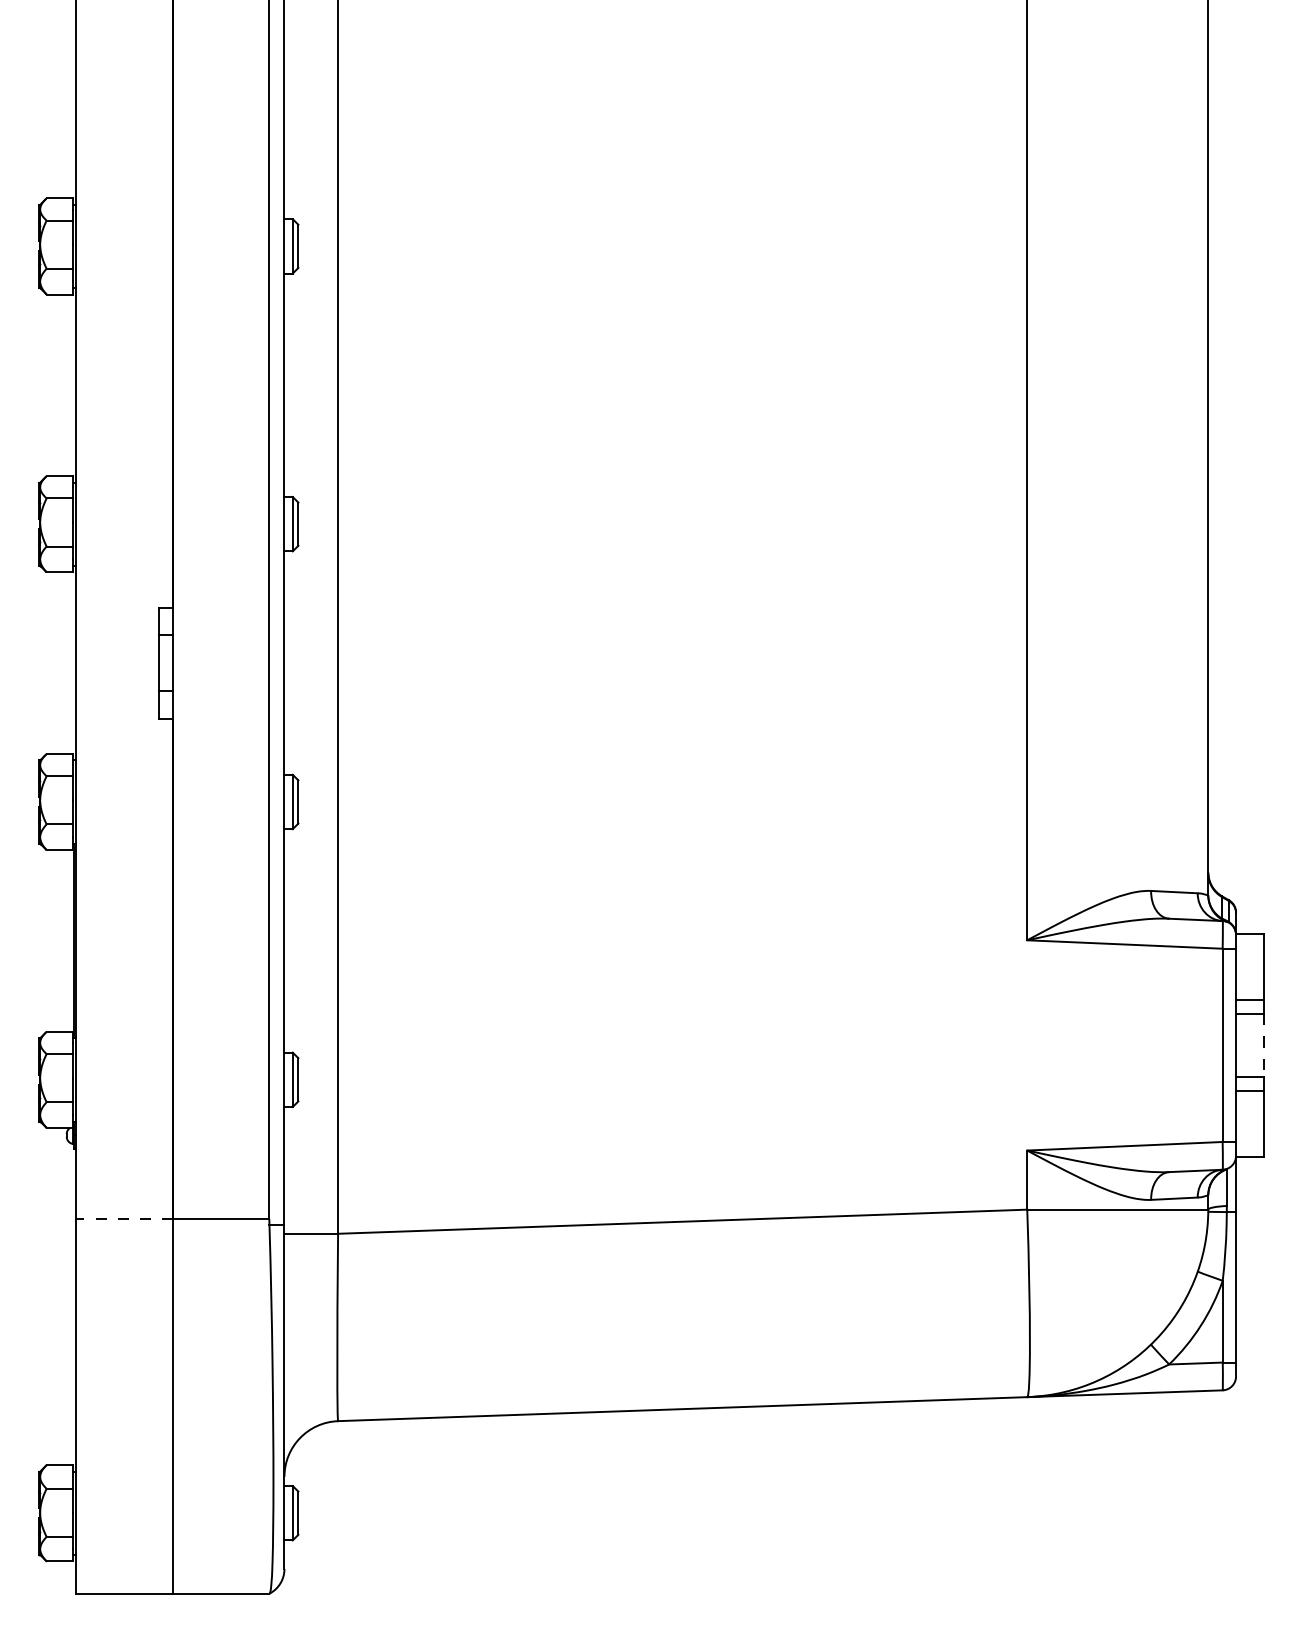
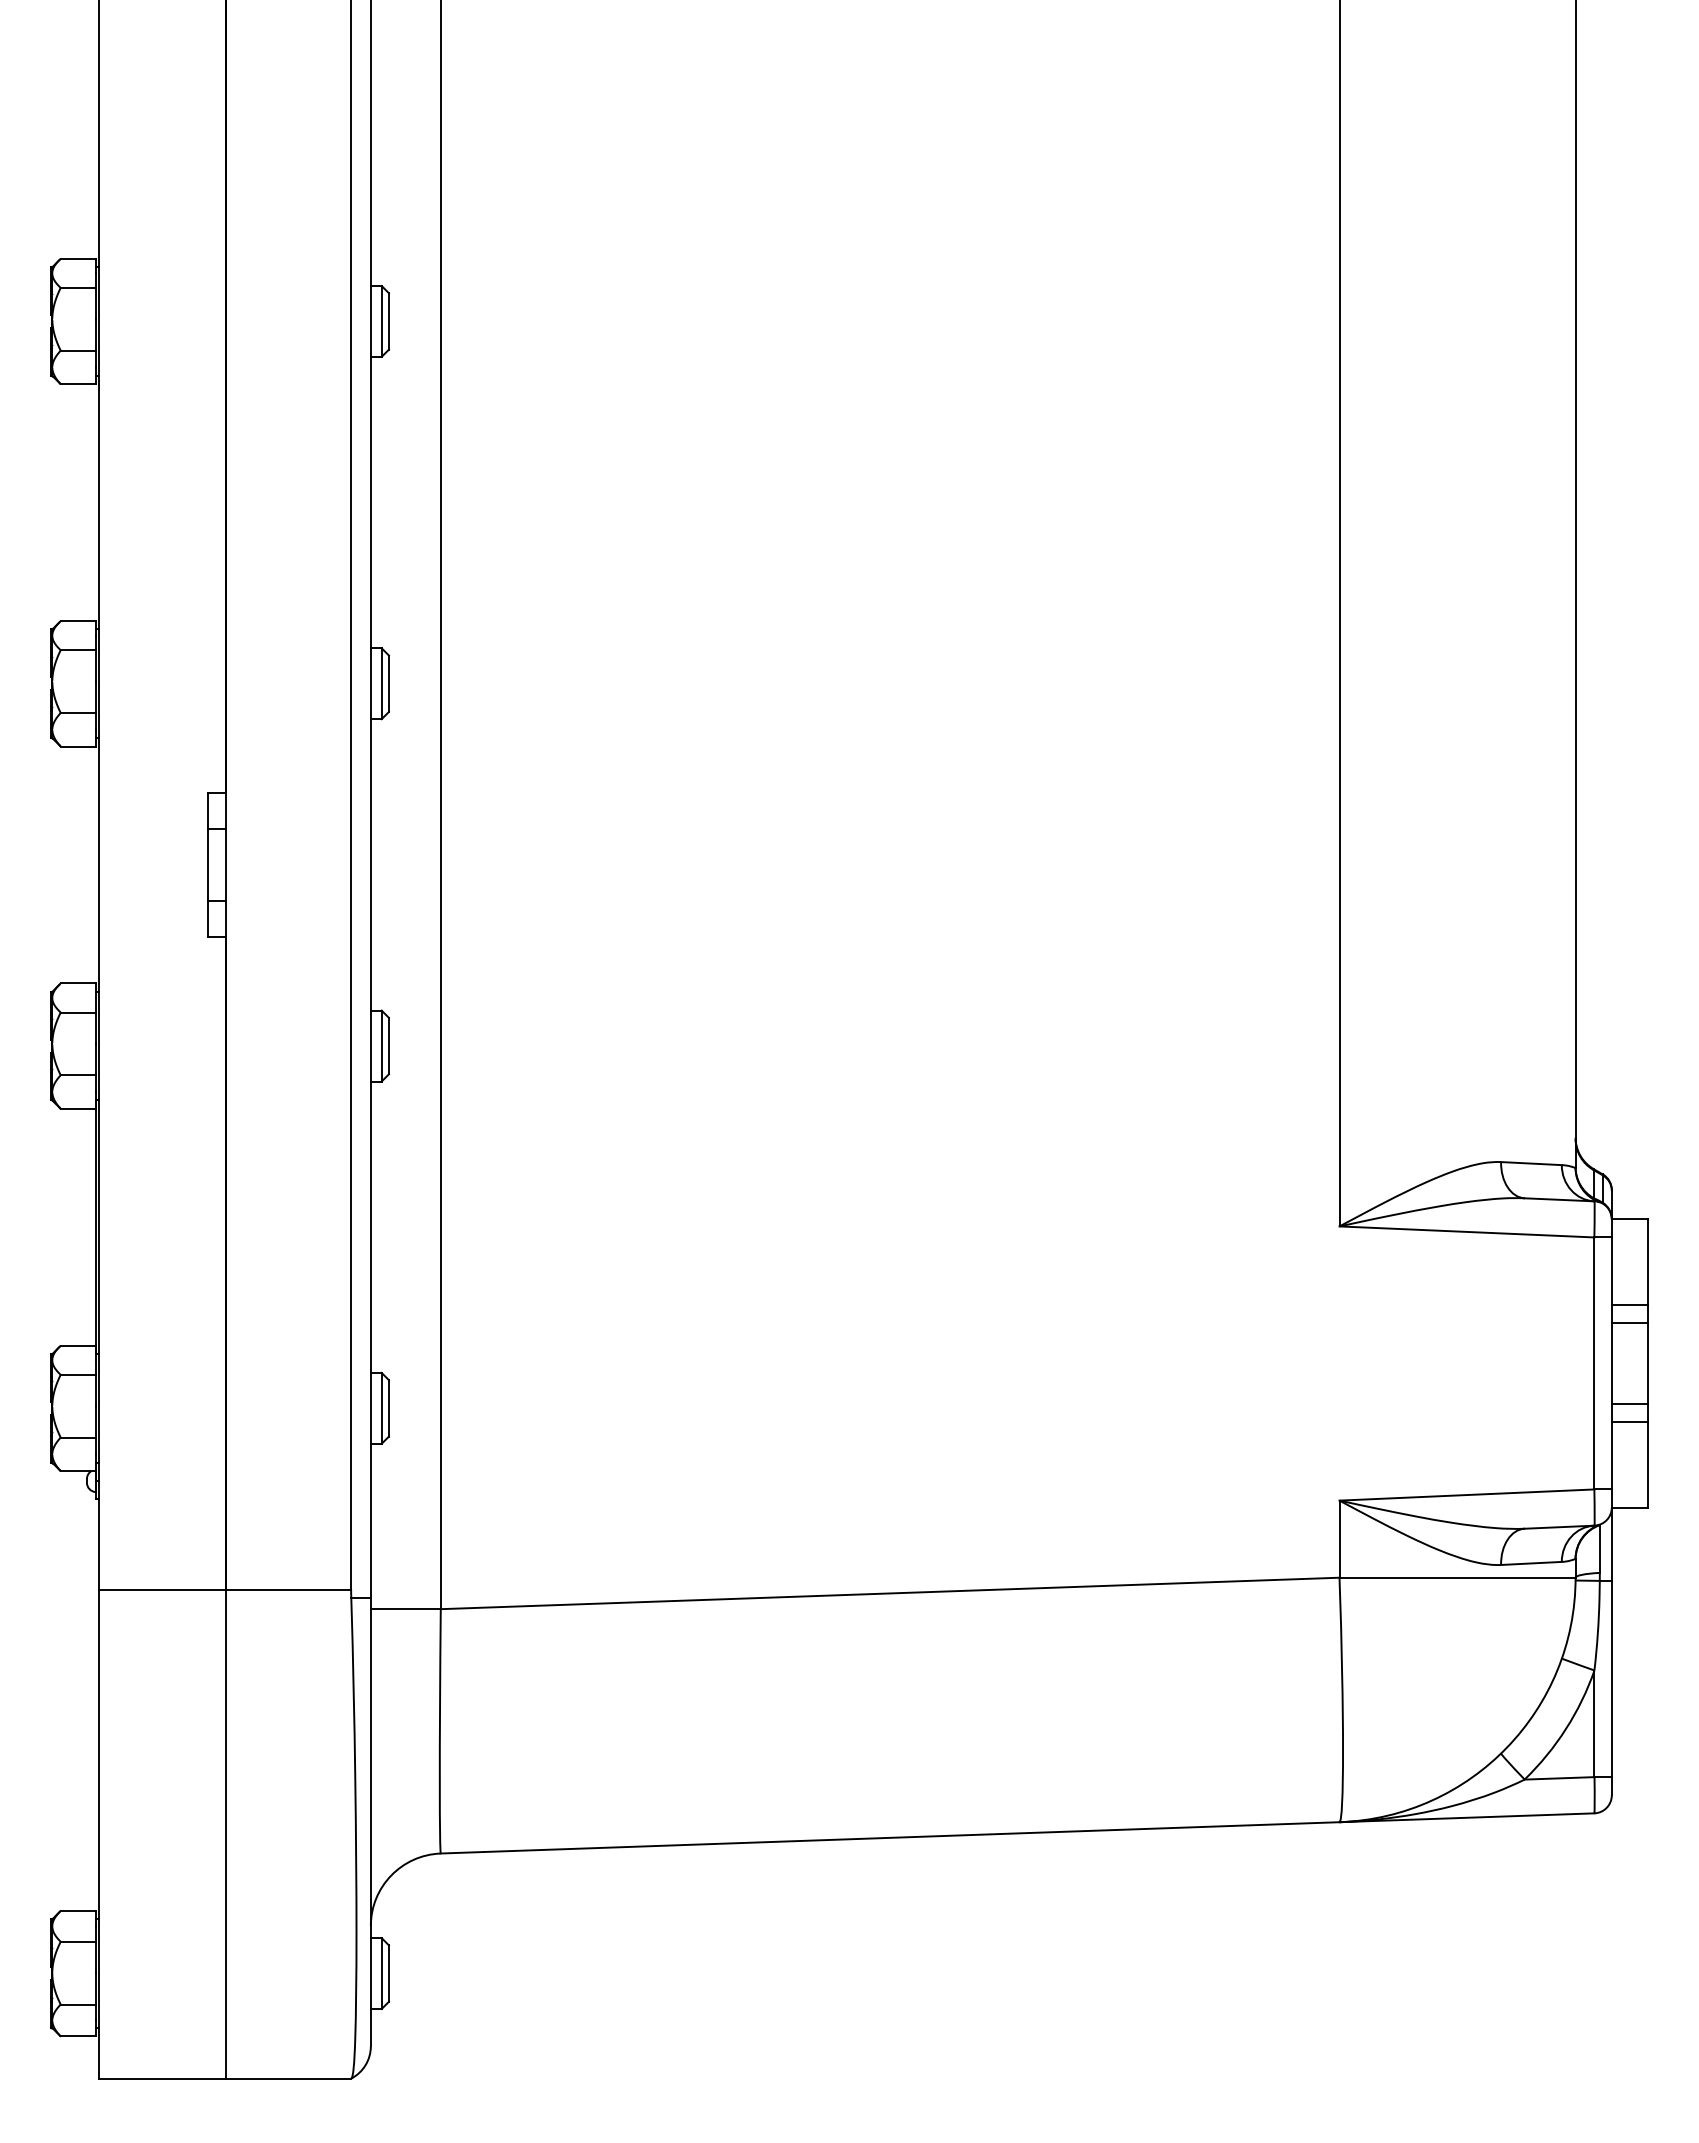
line: (1264, 1045) -> (1648, 1363), dashed -> solid
line: (124, 1218) -> (162, 1589), dashed -> solid

